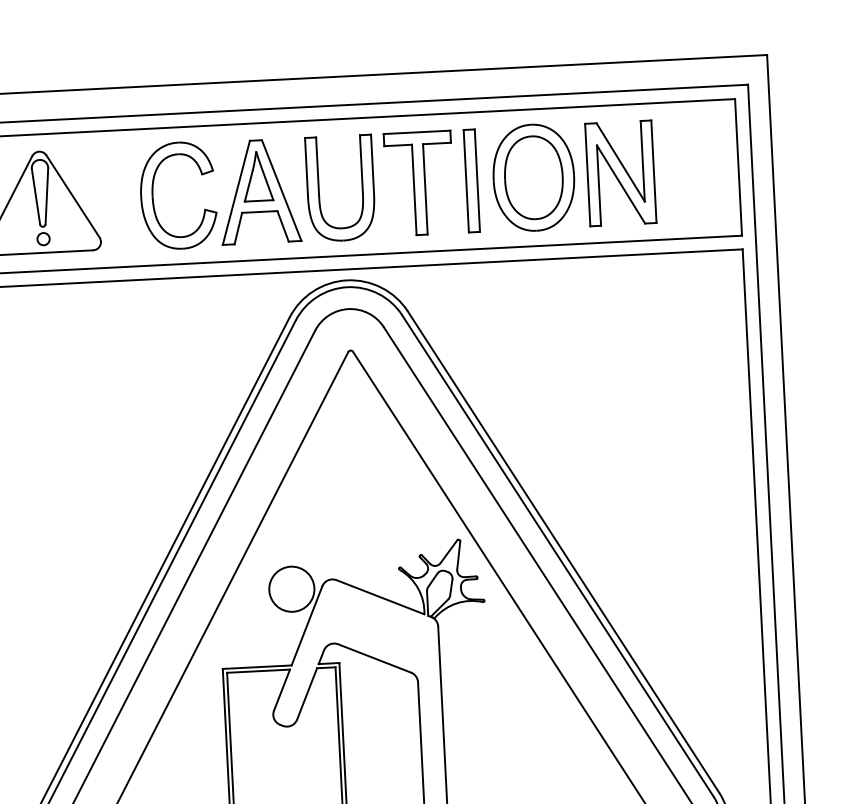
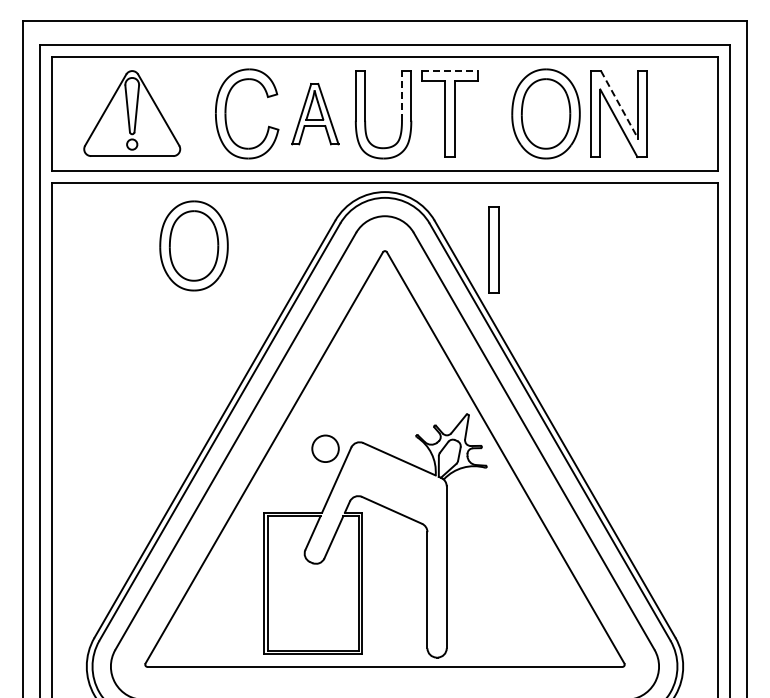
line: (417, 131) -> (450, 70), solid -> dashed
line: (620, 162) -> (619, 104), solid -> dashed
line: (360, 164) -> (401, 95), solid -> dashed
part: (471, 180) -> (493, 249), moved
part: (259, 192) -> (315, 114), size x0.7
part: (122, 355) -> (193, 245), added
circle: (291, 588) -> (325, 448), size x0.7

